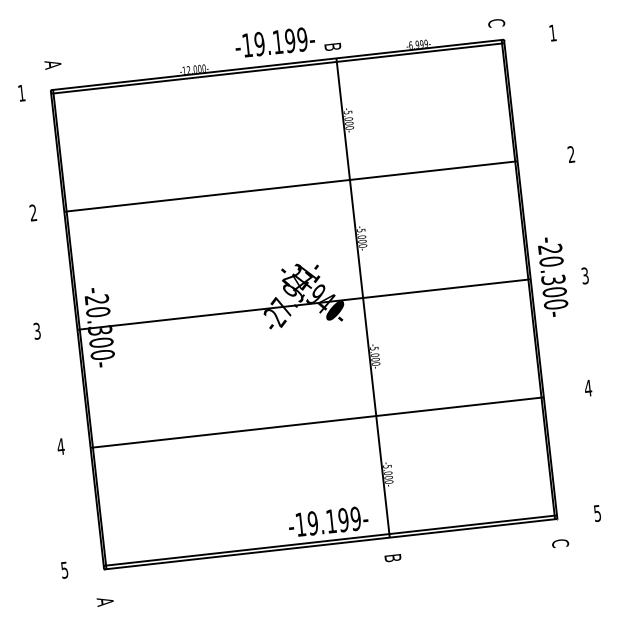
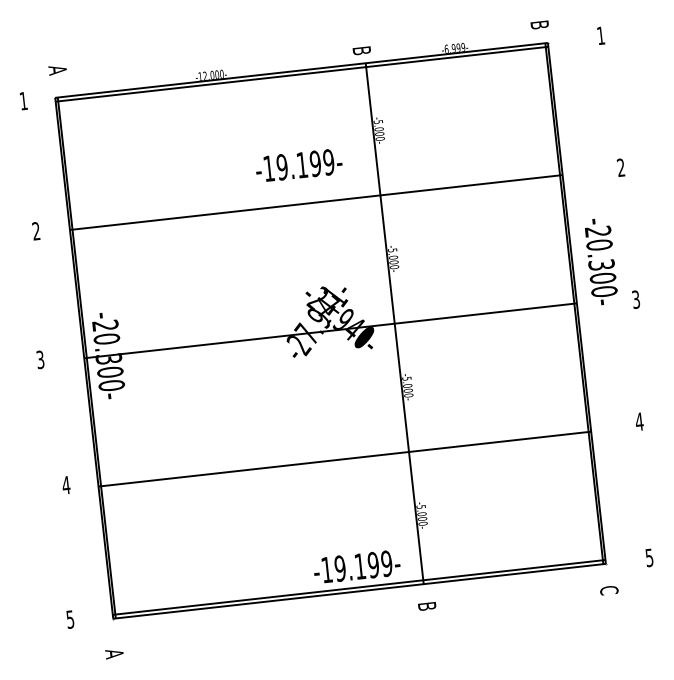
text: (496, 23) -> (539, 25), C -> B
text: (274, 42) -> (298, 165), moved
text: (553, 276) -> (601, 261), moved

